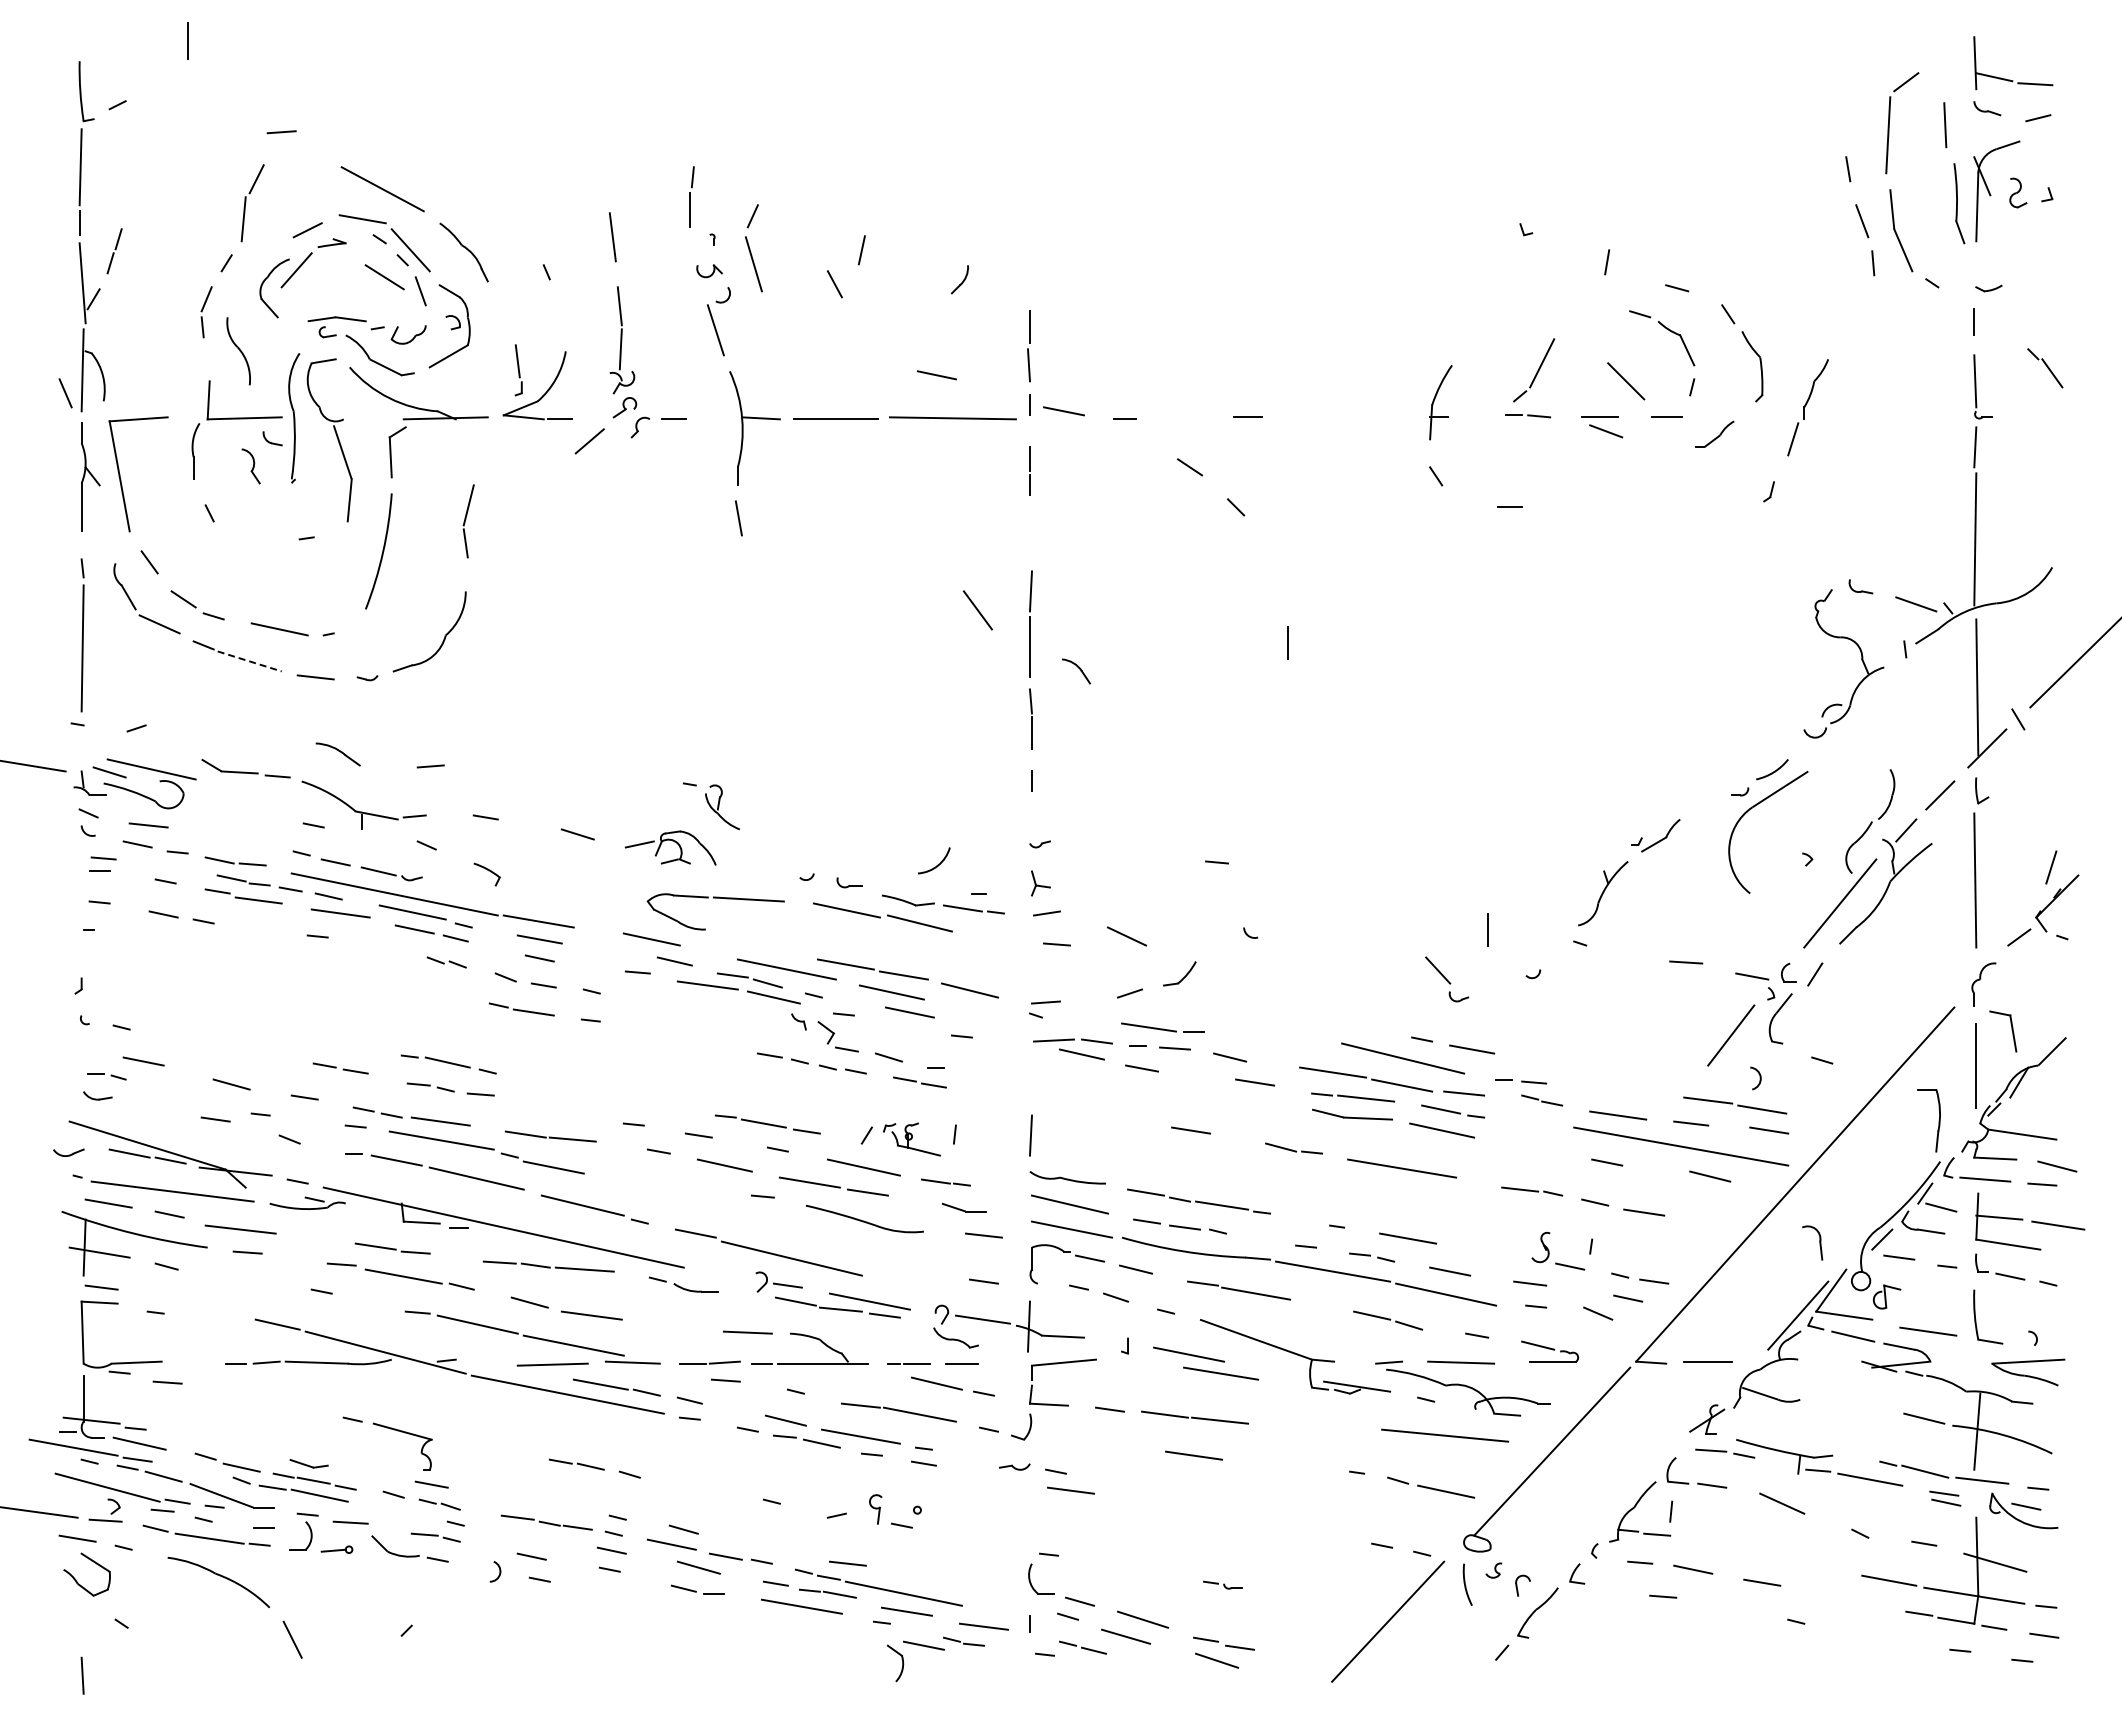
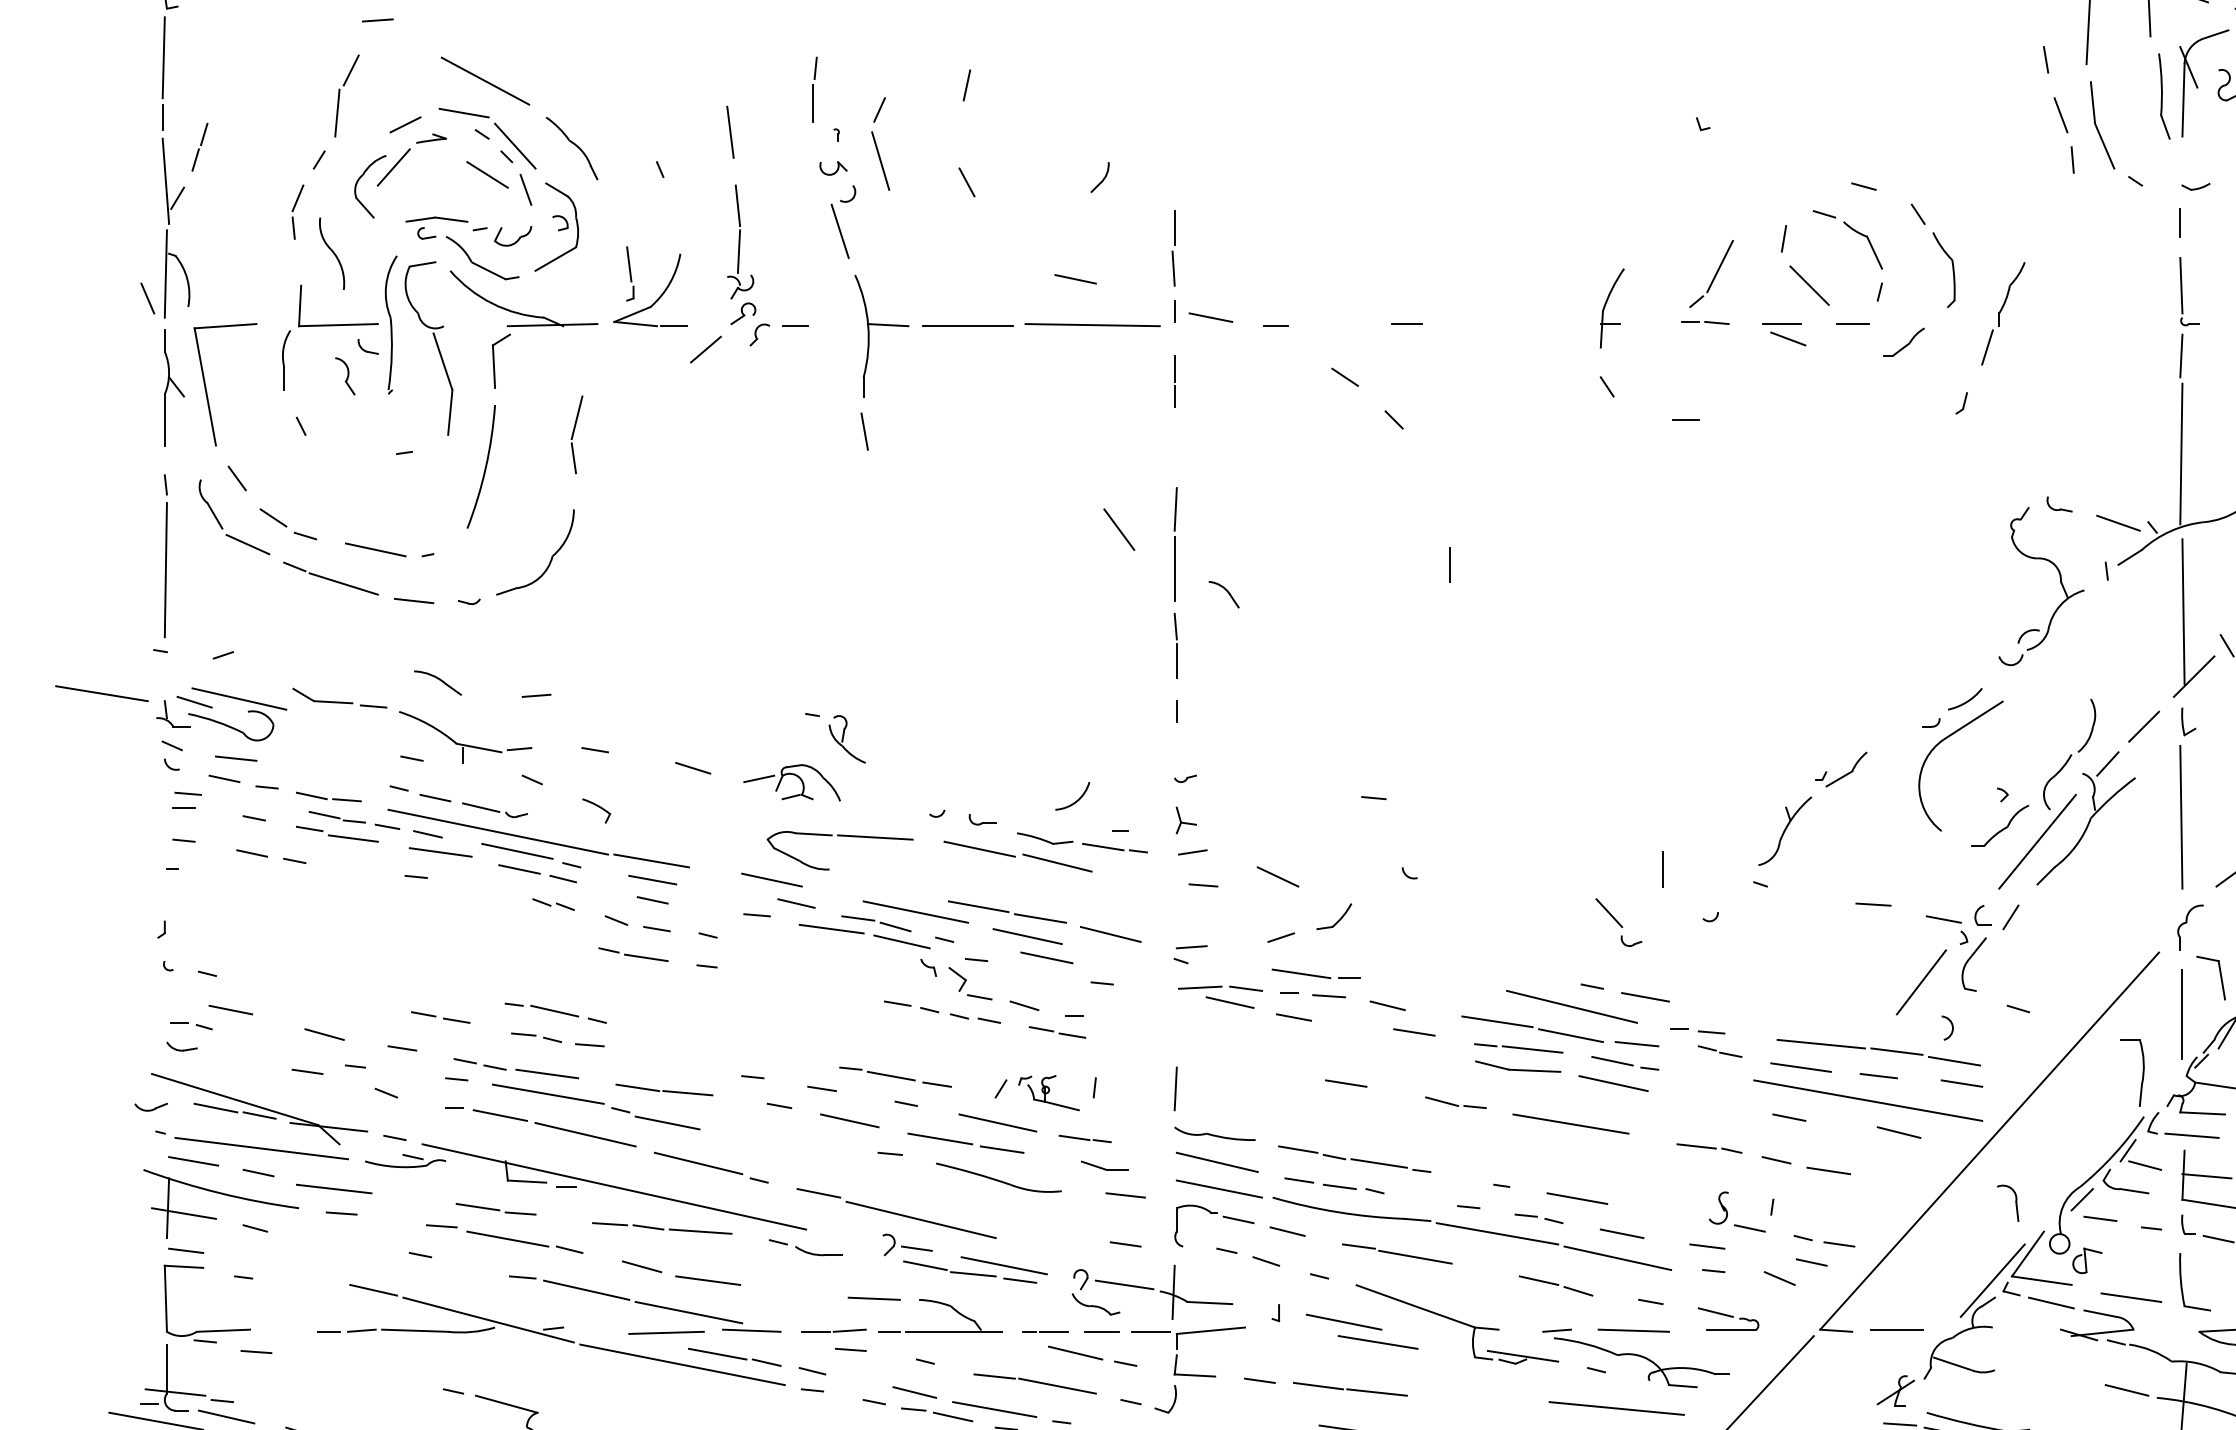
line: (861, 250) -> (966, 85), moved
line: (1607, 262) -> (1784, 239), moved
line: (249, 661) -> (343, 584), dashed -> solid
part: (1804, 888) -> (1999, 825), added
line: (1637, 1093) -> (1821, 1044), added
line: (1007, 1363) -> (1150, 1331), added

